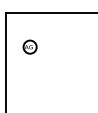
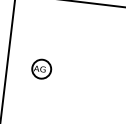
part: (29, 46) -> (40, 68), moved

